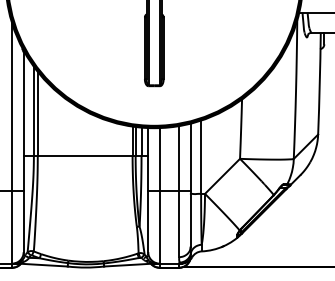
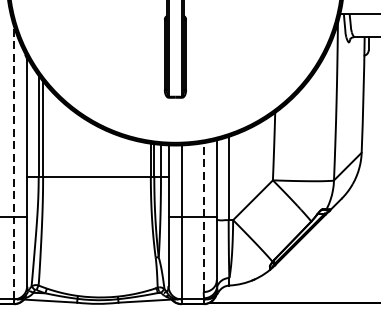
line: (12, 143) -> (14, 162), solid -> dashed
line: (179, 191) -> (204, 217), solid -> dashed

